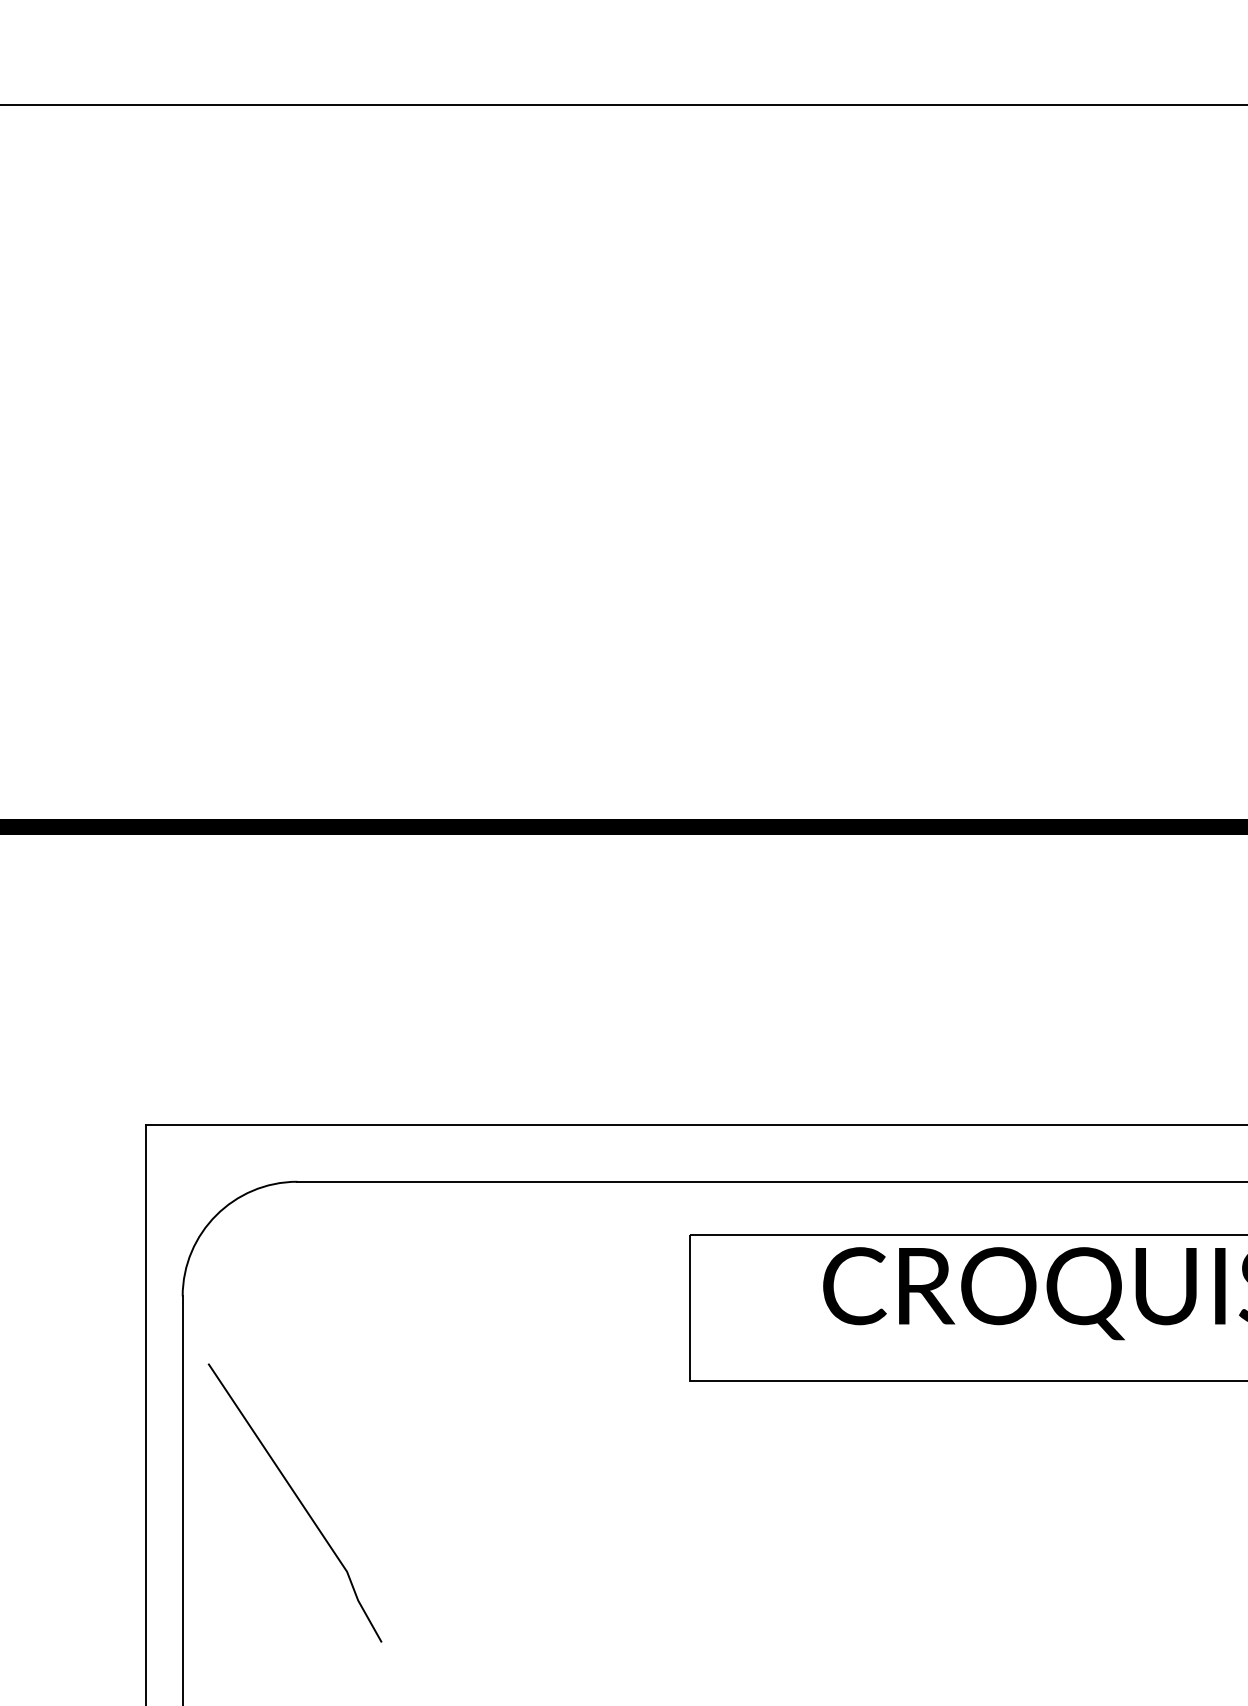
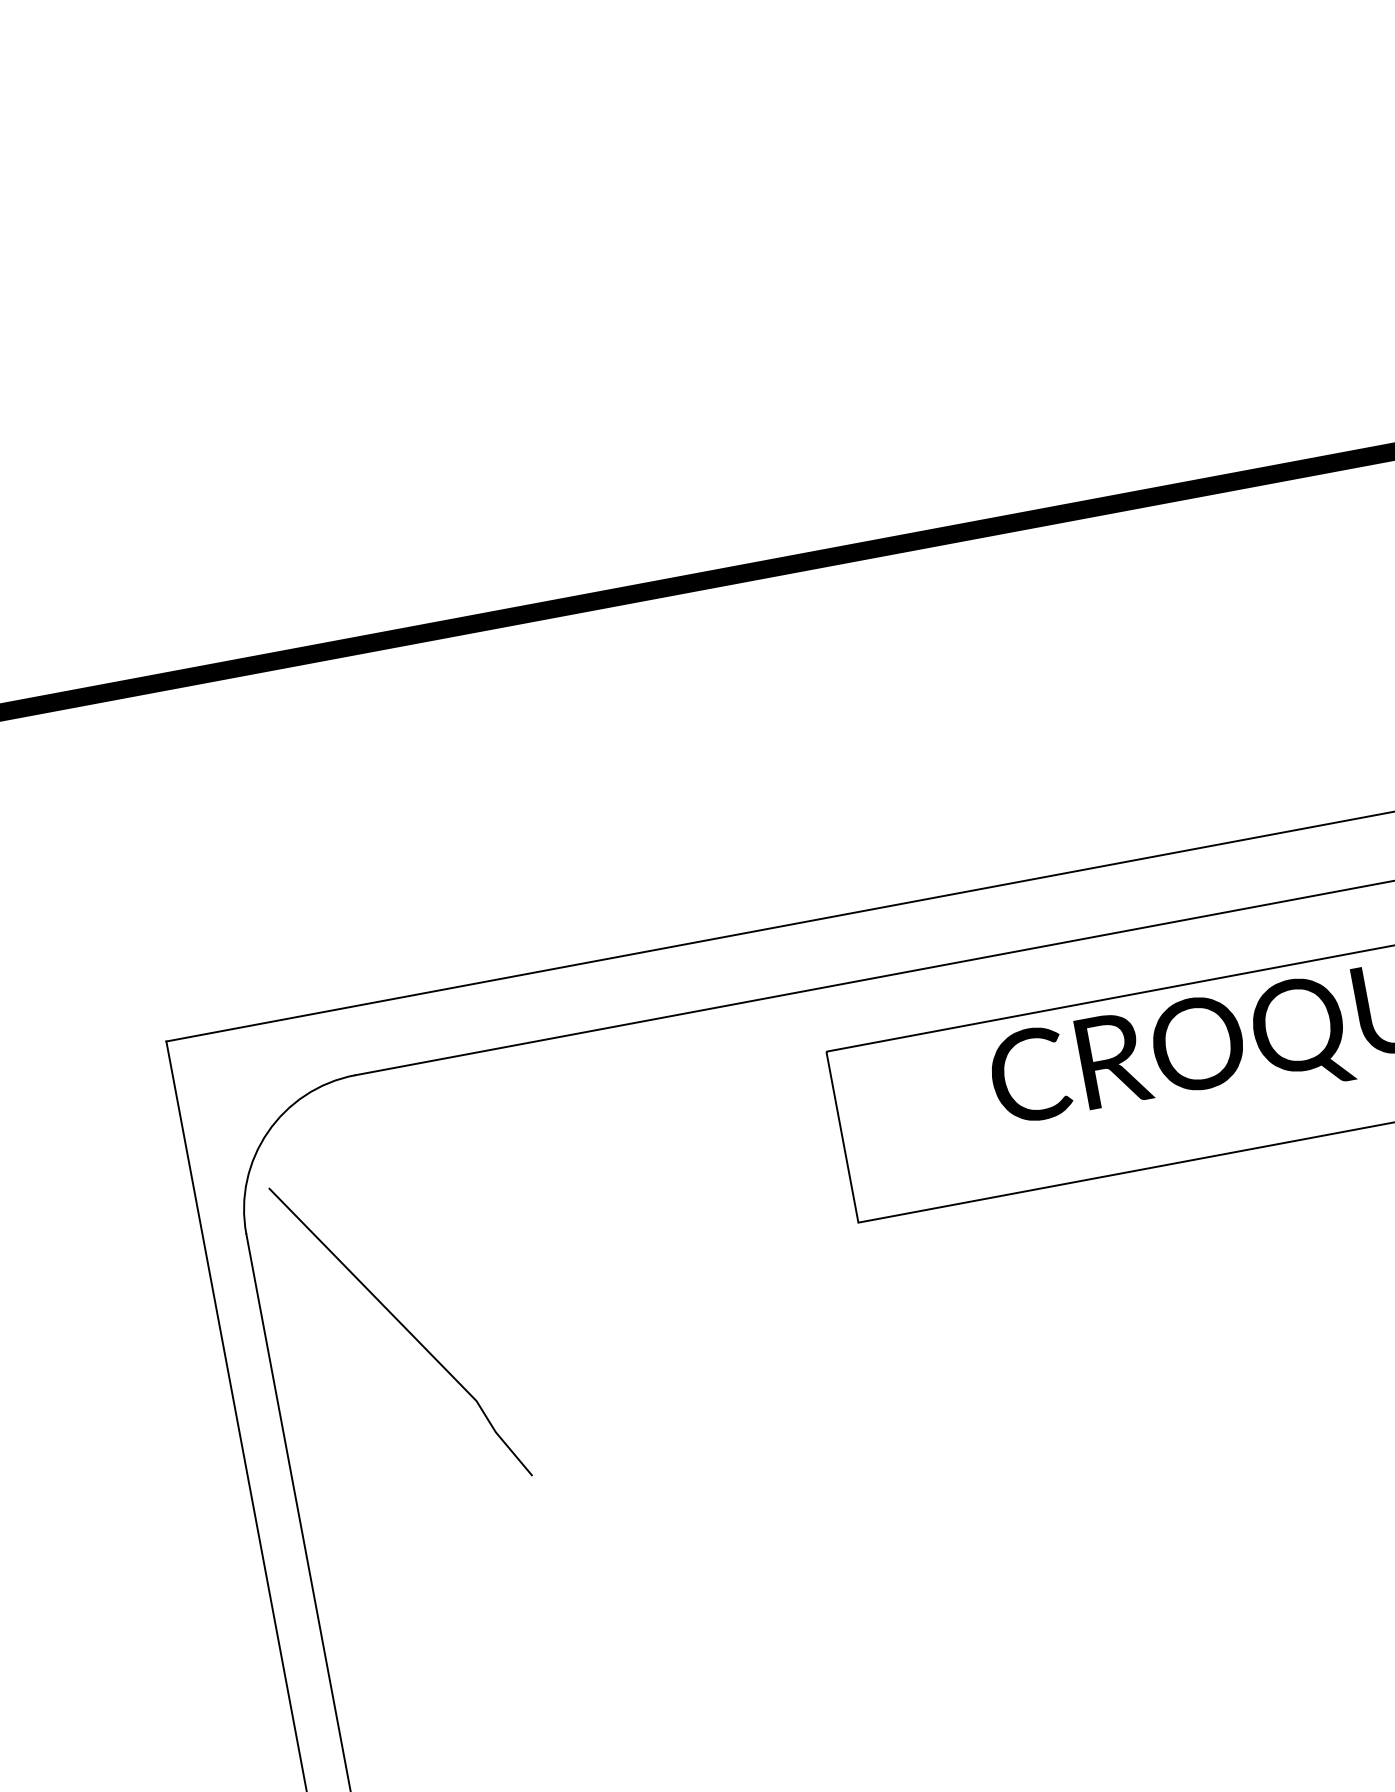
line: (297, 1499) -> (402, 1327), moved

